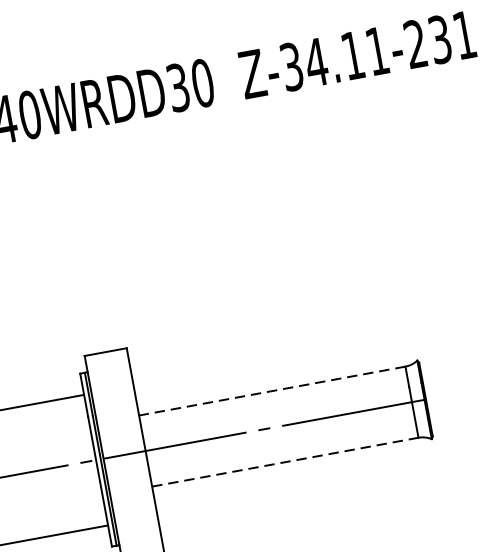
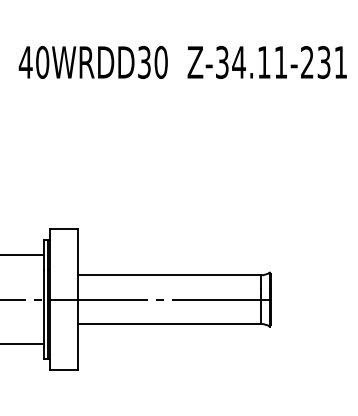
line: (271, 391) -> (169, 275), dashed -> solid
line: (286, 462) -> (170, 324), dashed -> solid

